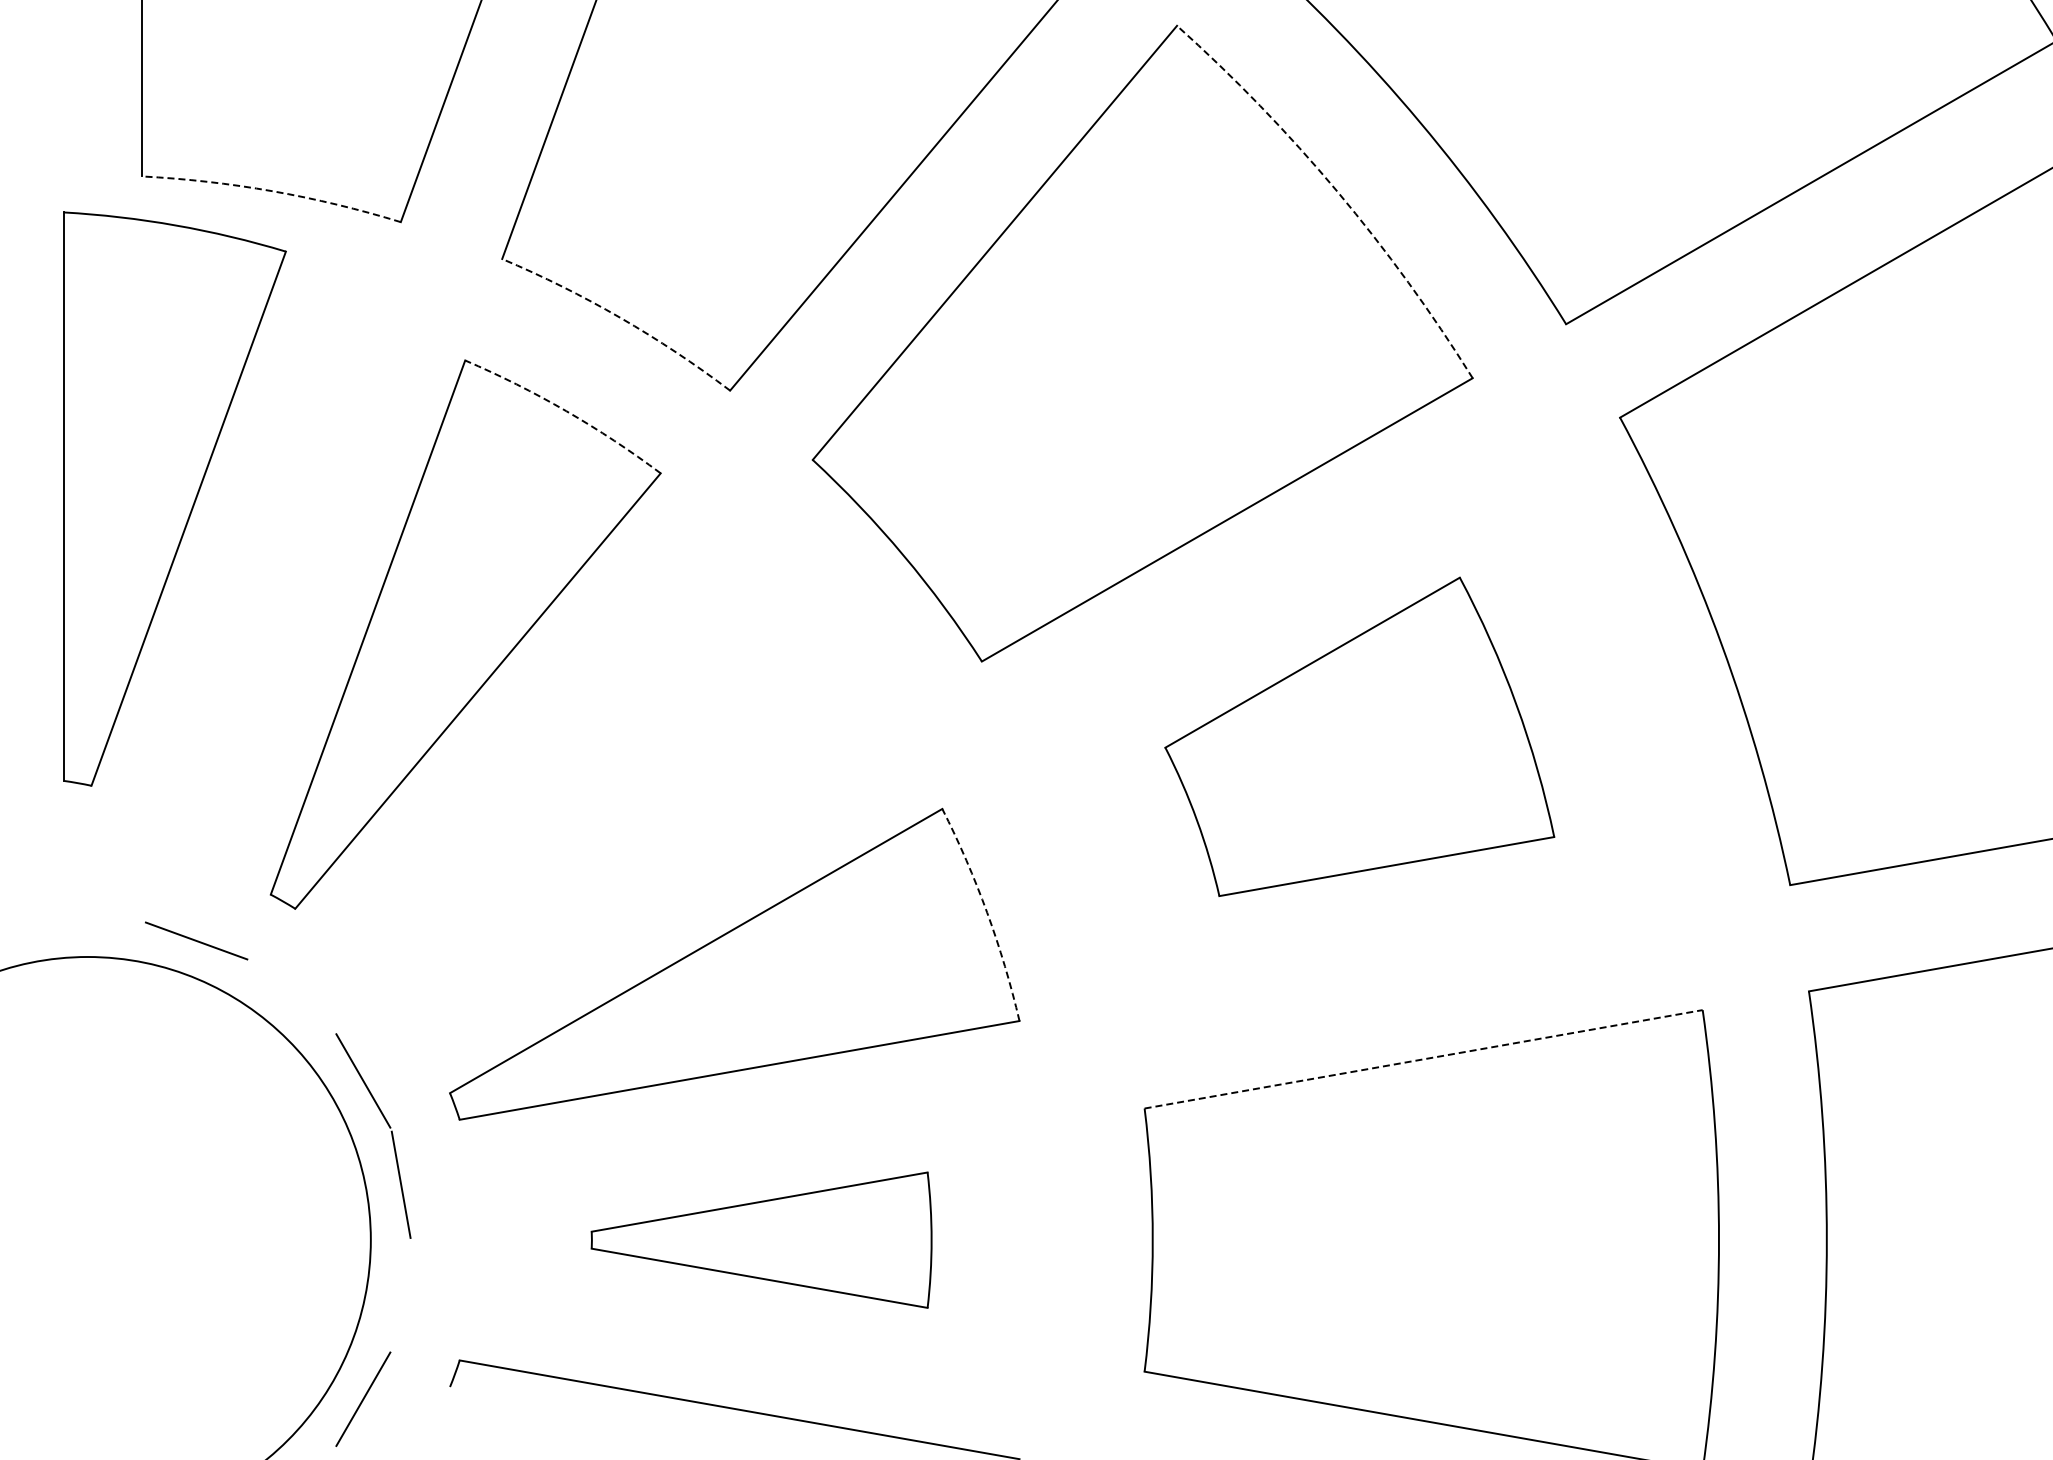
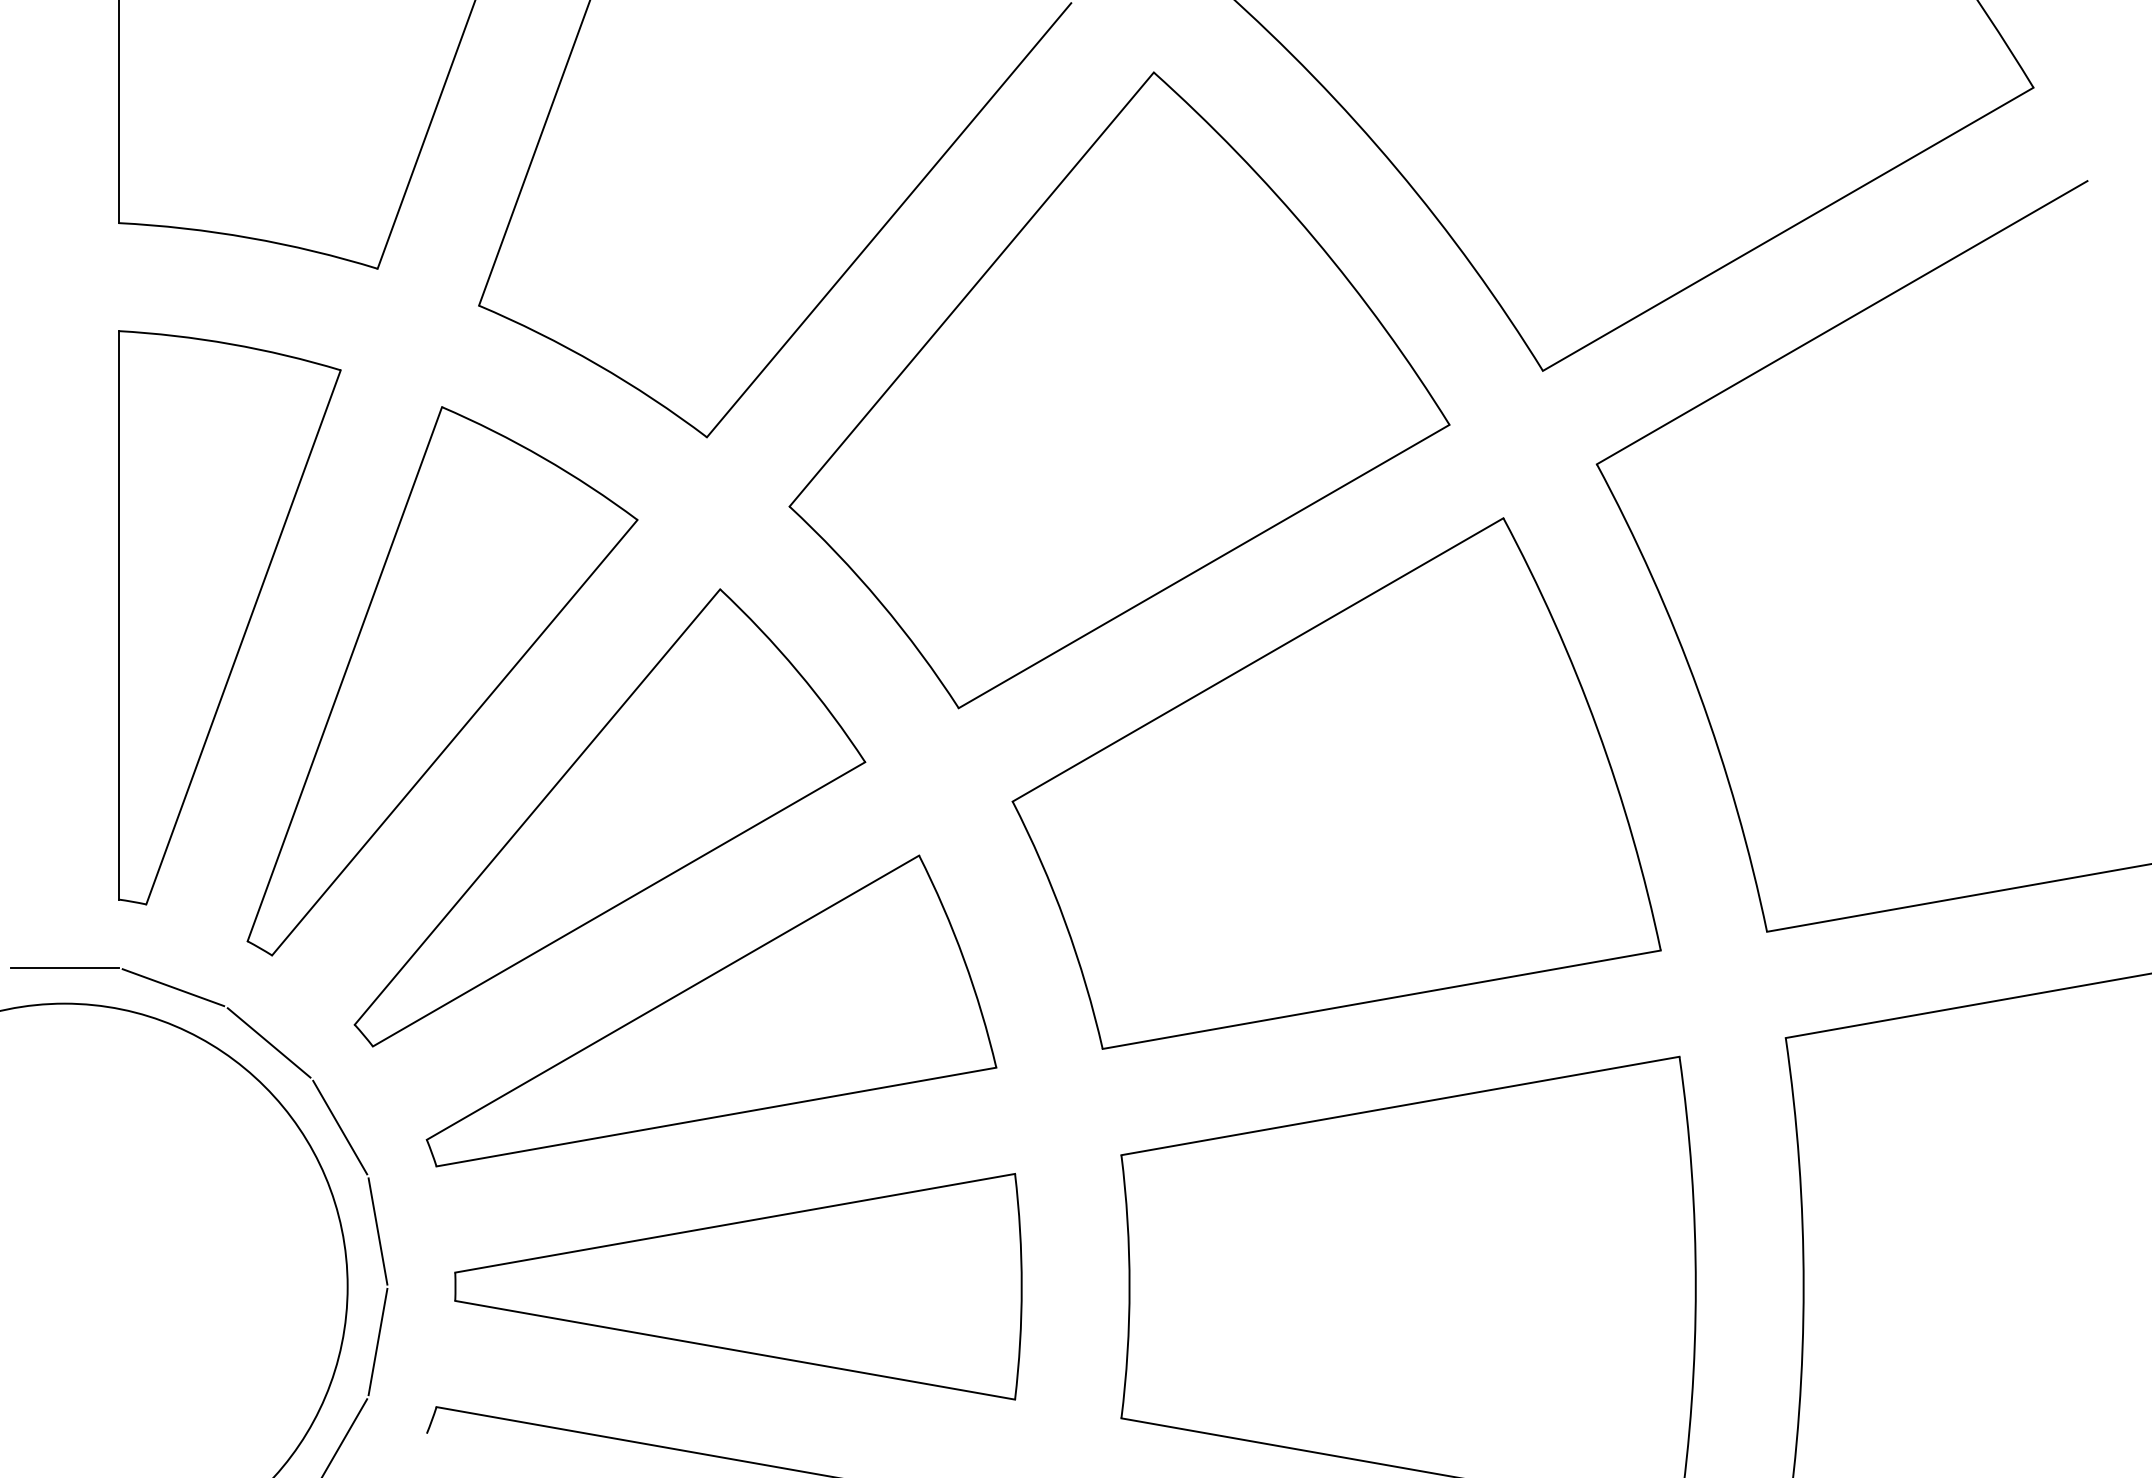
arc: (272, 190) -> (249, 237), dashed -> solid
arc: (1337, 191) -> (1314, 238), dashed -> solid
arc: (620, 317) -> (597, 364), dashed -> solid
arc: (566, 410) -> (543, 457), dashed -> solid
part: (174, 498) -> (229, 617), moved
part: (1359, 736) -> (1336, 783), size x1.67
part: (632, 770) -> (609, 817), added
arc: (987, 912) -> (964, 959), dashed -> solid
line: (87, 921) -> (64, 968), added
line: (291, 995) -> (268, 1042), added
line: (1423, 1058) -> (1400, 1105), dashed -> solid
part: (761, 1239) -> (738, 1286), size x1.67
line: (400, 1294) -> (377, 1341), added

